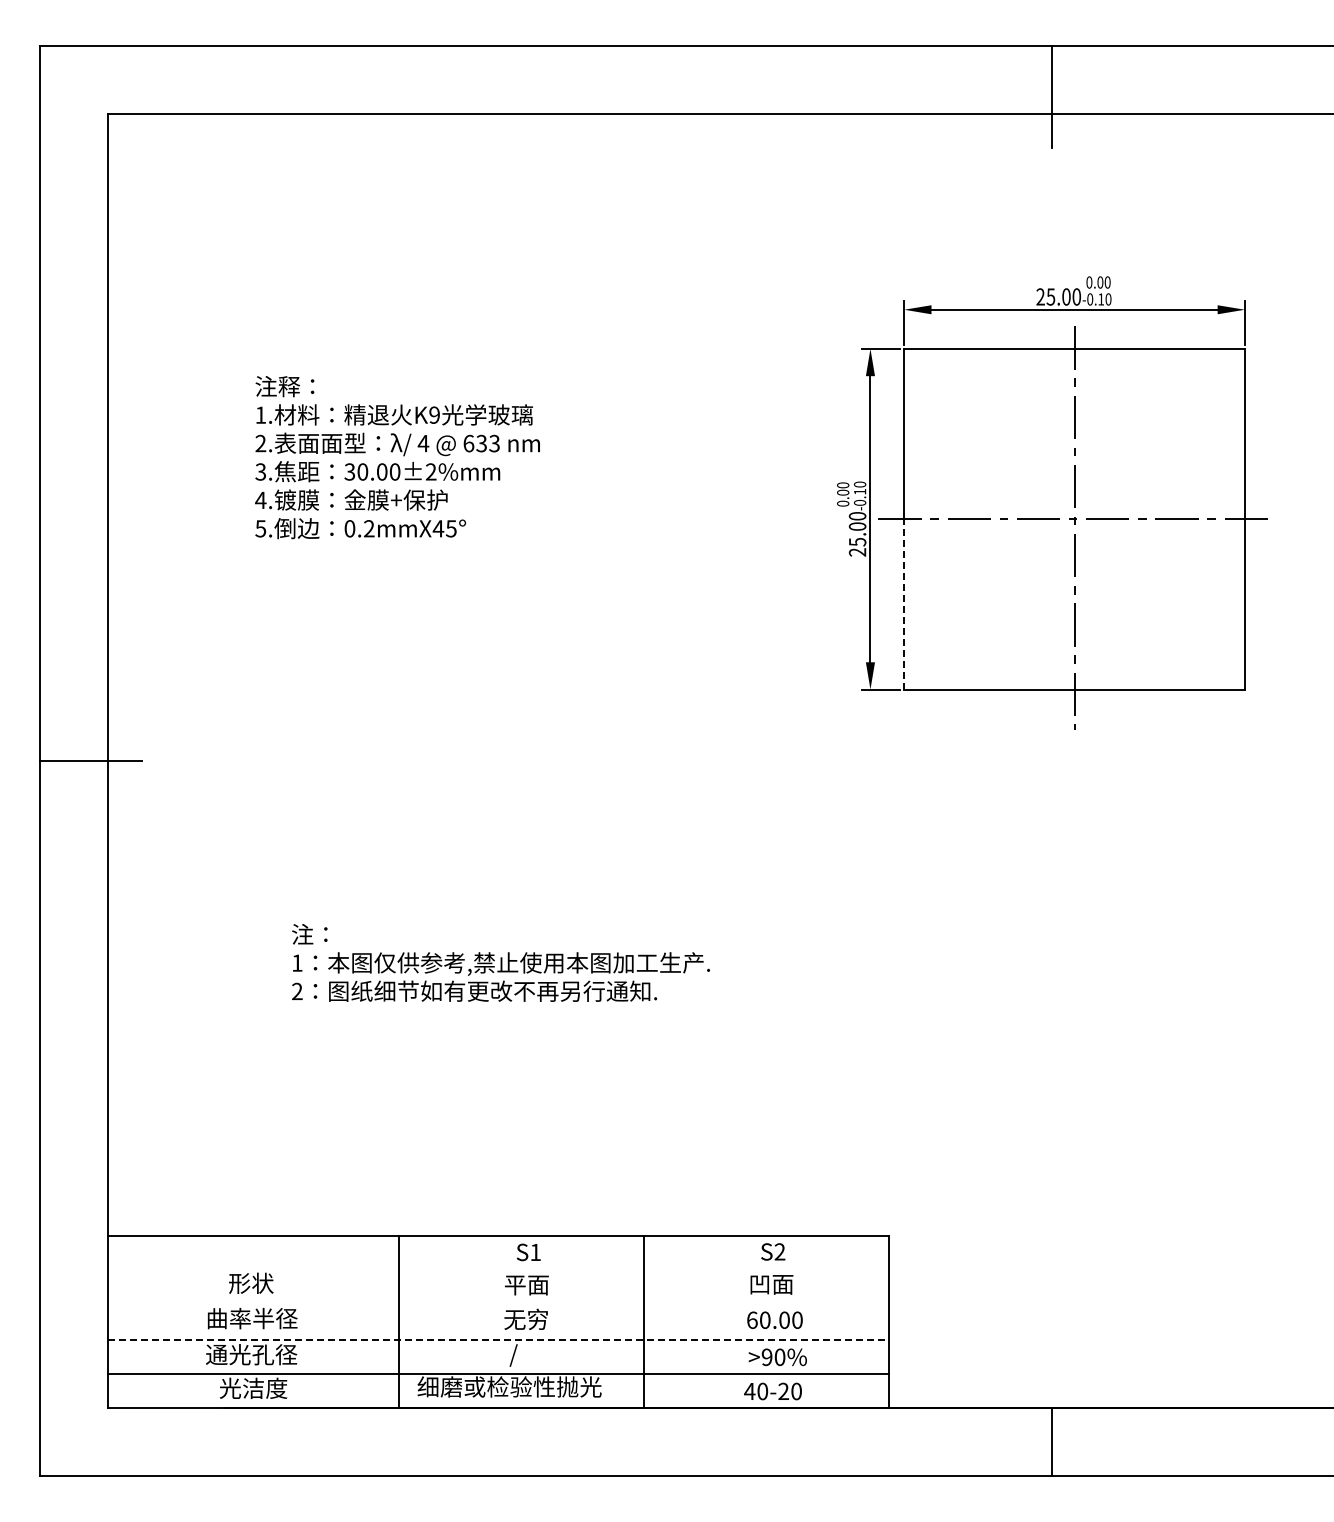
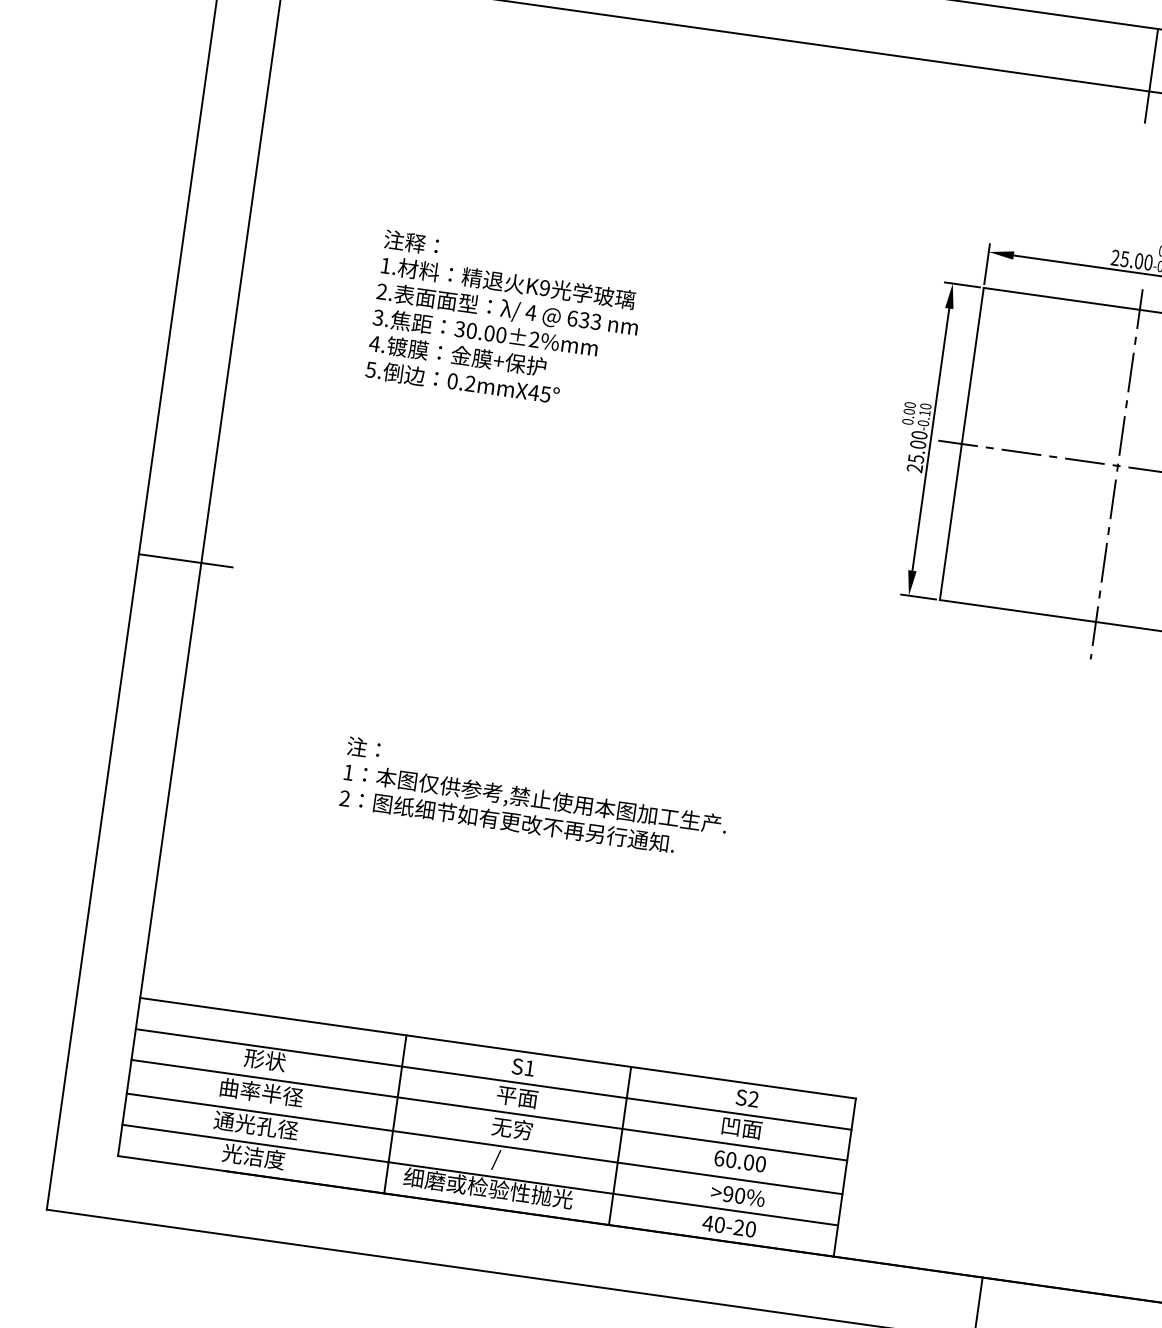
line: (904, 603) -> (951, 521), dashed -> solid
line: (498, 1269) -> (493, 1079), added
line: (498, 1303) -> (489, 1110), added
line: (498, 1340) -> (484, 1144), dashed -> solid

